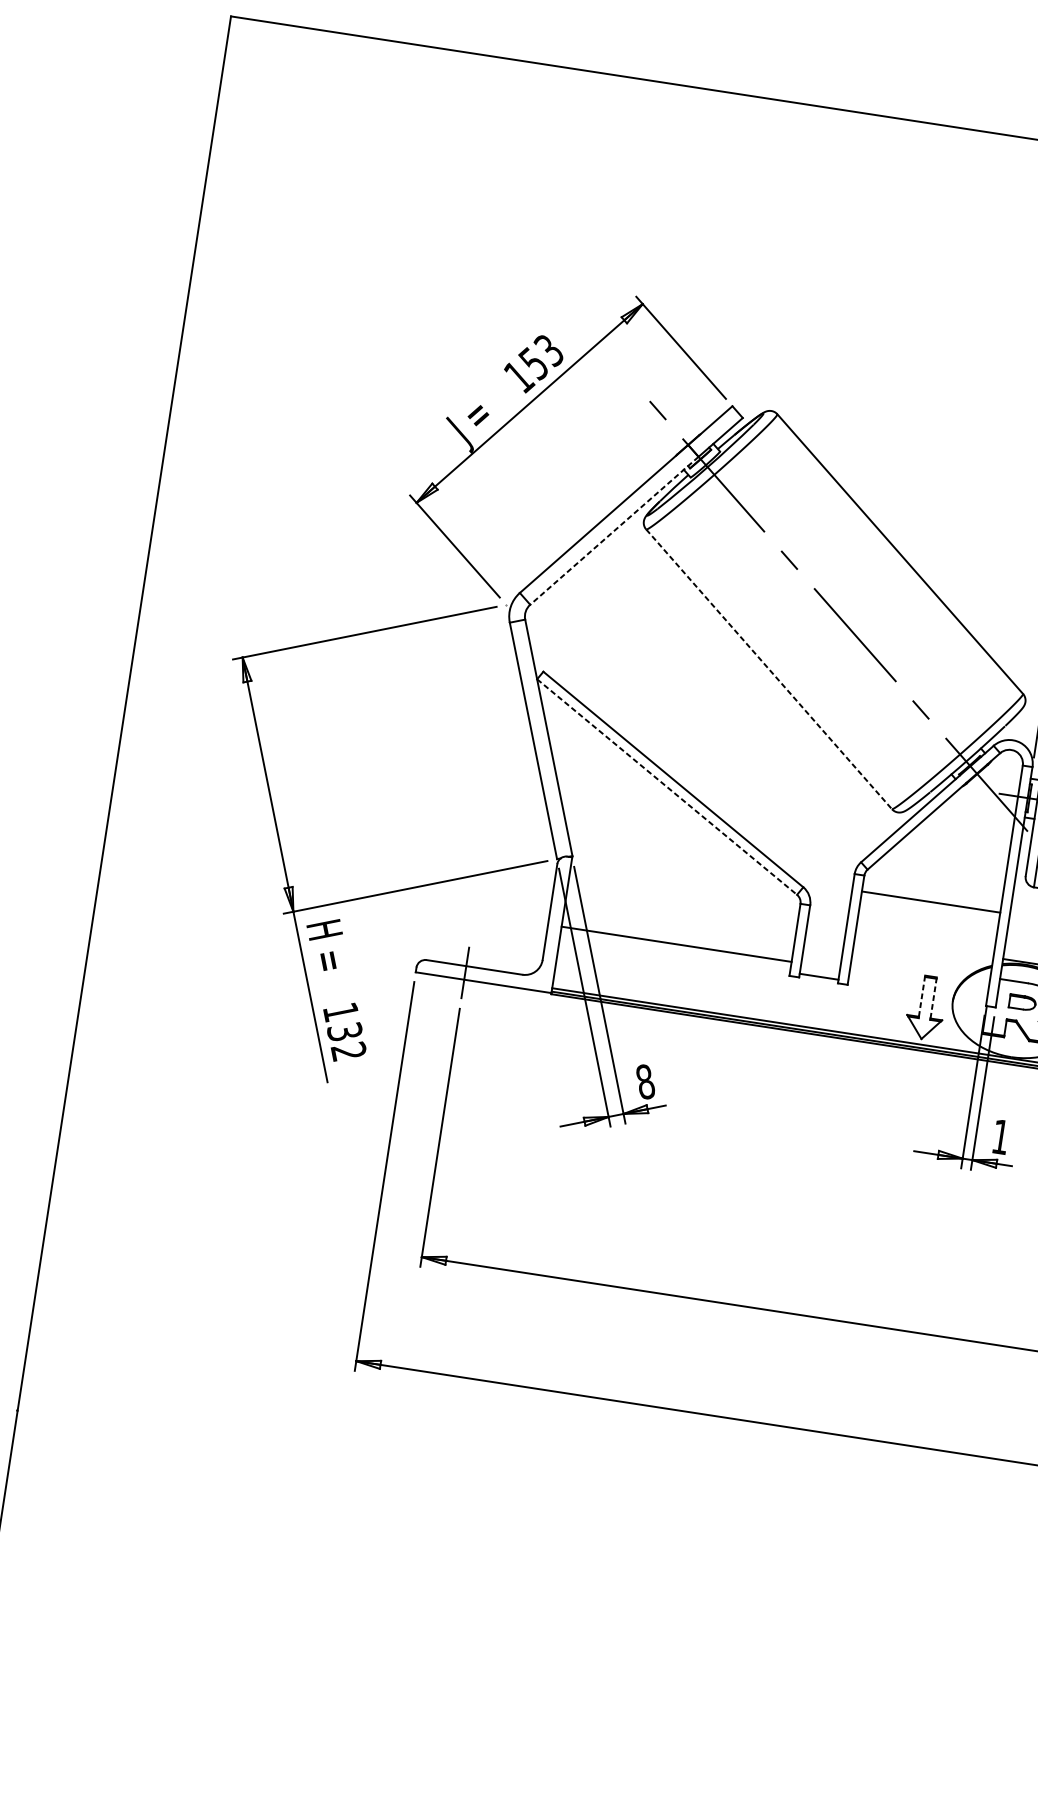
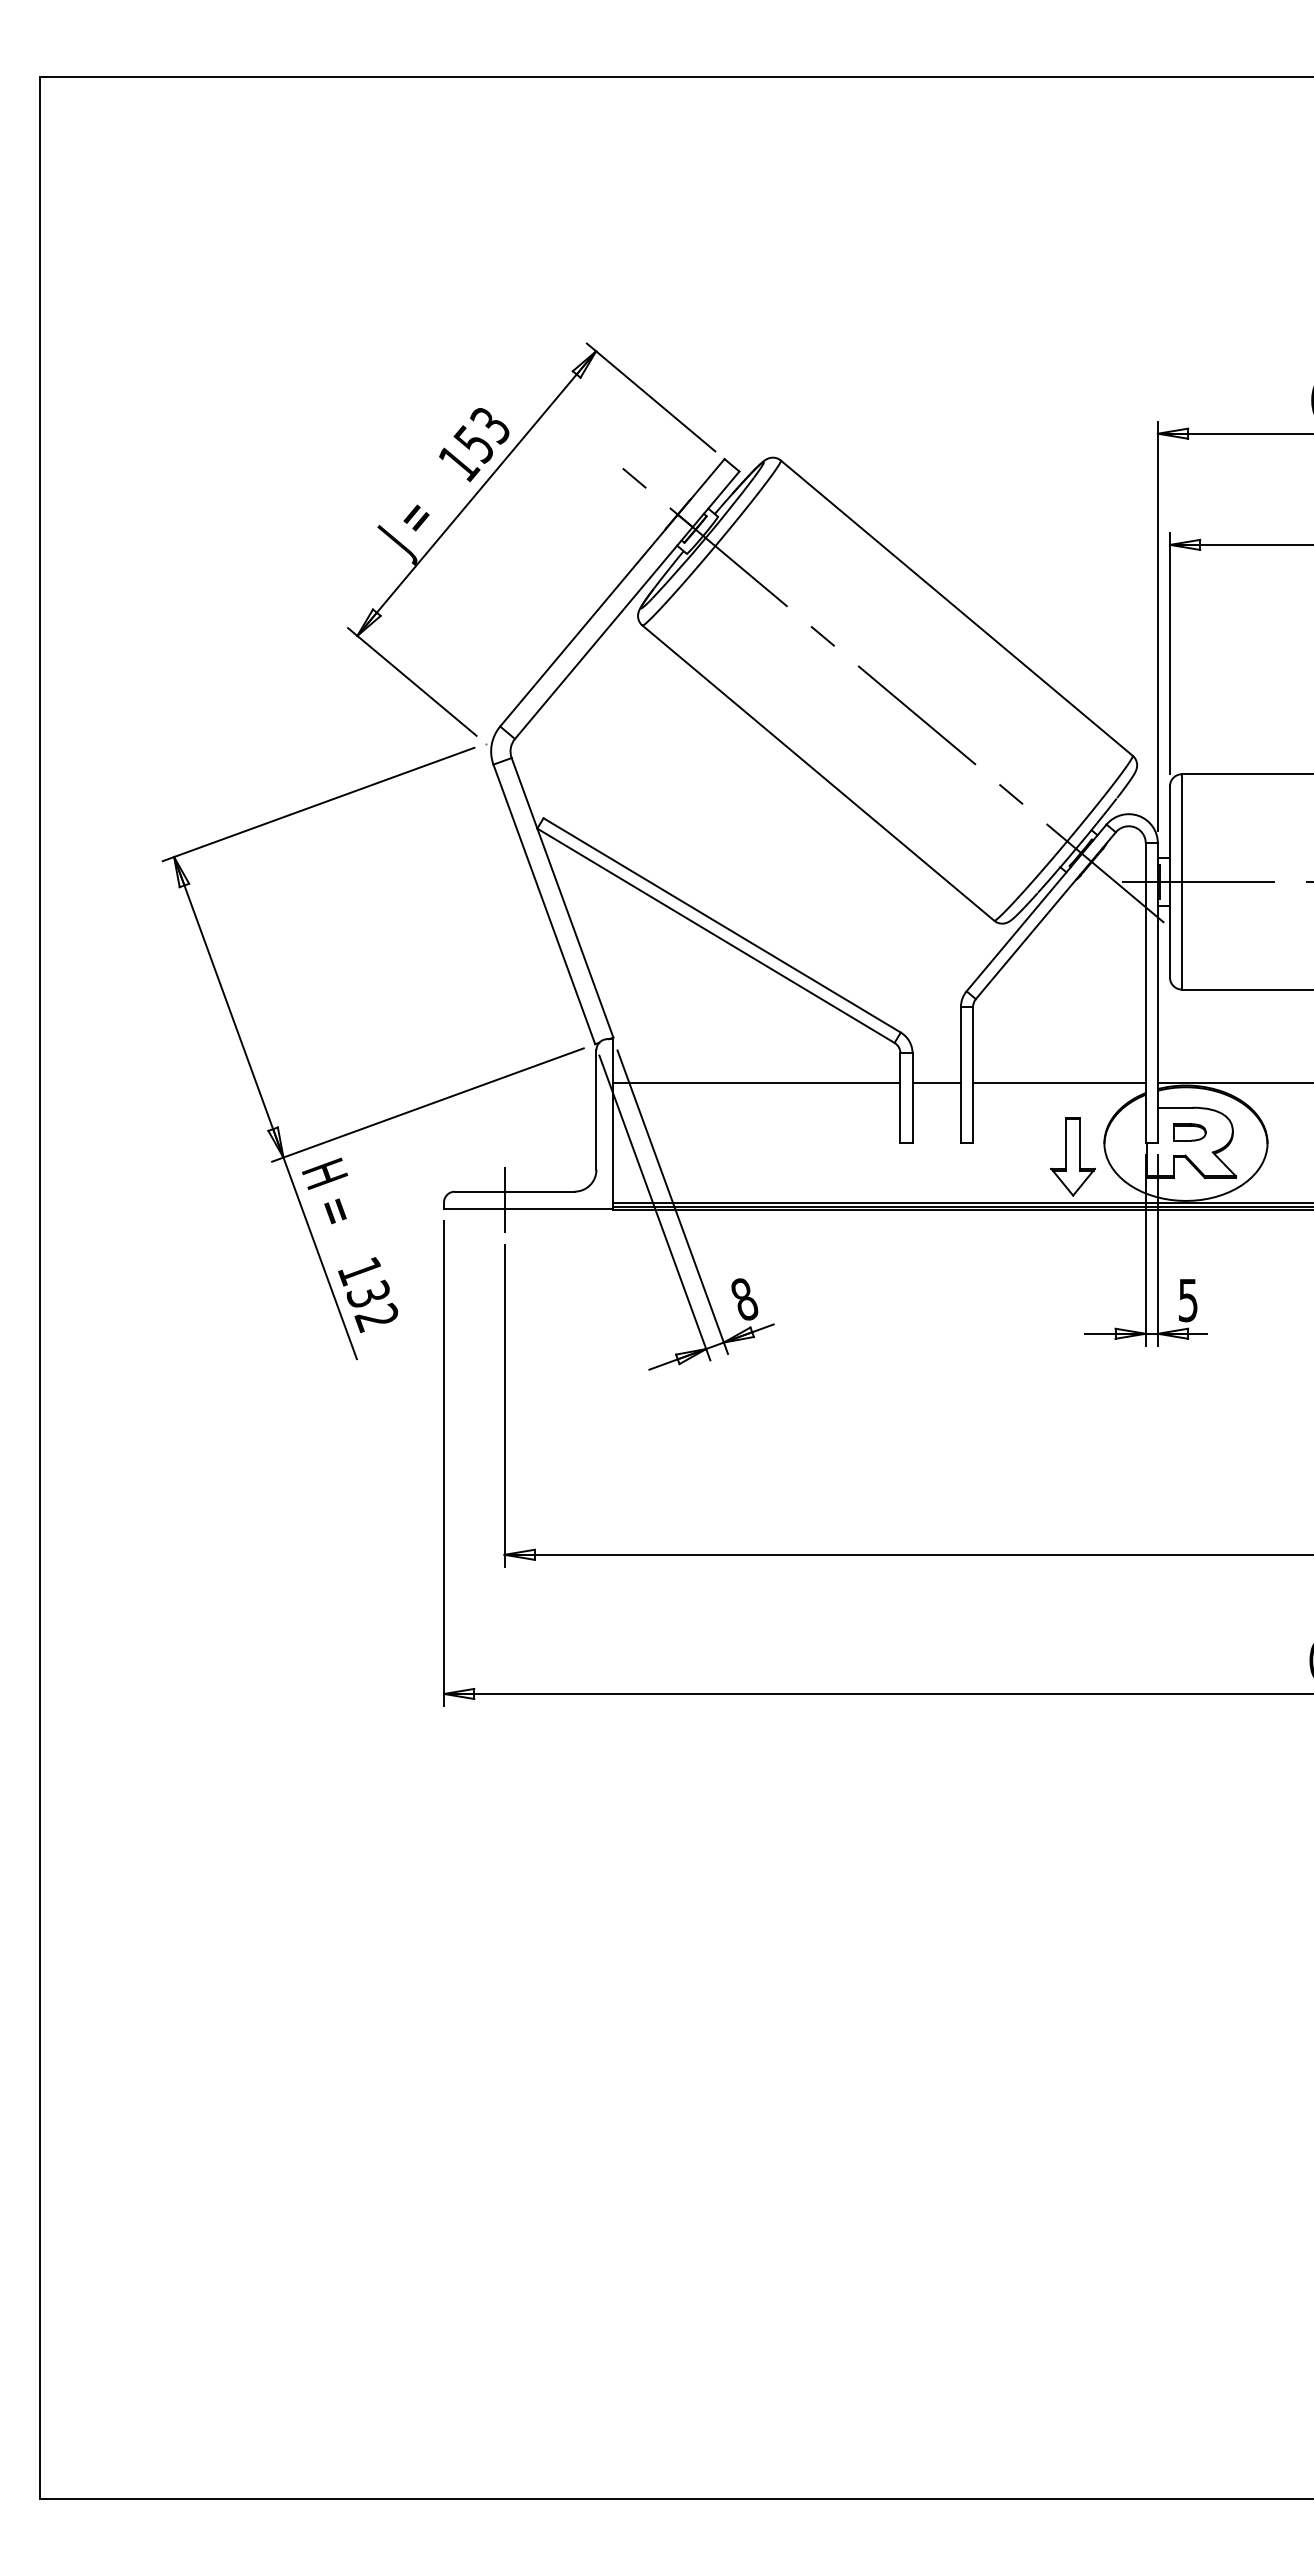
line: (614, 531) -> (603, 633), dashed -> solid
line: (769, 669) -> (818, 773), dashed -> solid
line: (667, 787) -> (716, 936), dashed -> solid
line: (931, 901) -> (1059, 1082), moved
line: (676, 944) -> (756, 1082), moved
line: (818, 976) -> (936, 1082), moved
line: (921, 996) -> (1065, 1143), dashed -> solid
line: (933, 998) -> (1080, 1143), dashed -> solid
text: (1000, 1137) -> (1188, 1300), 1 -> 5

